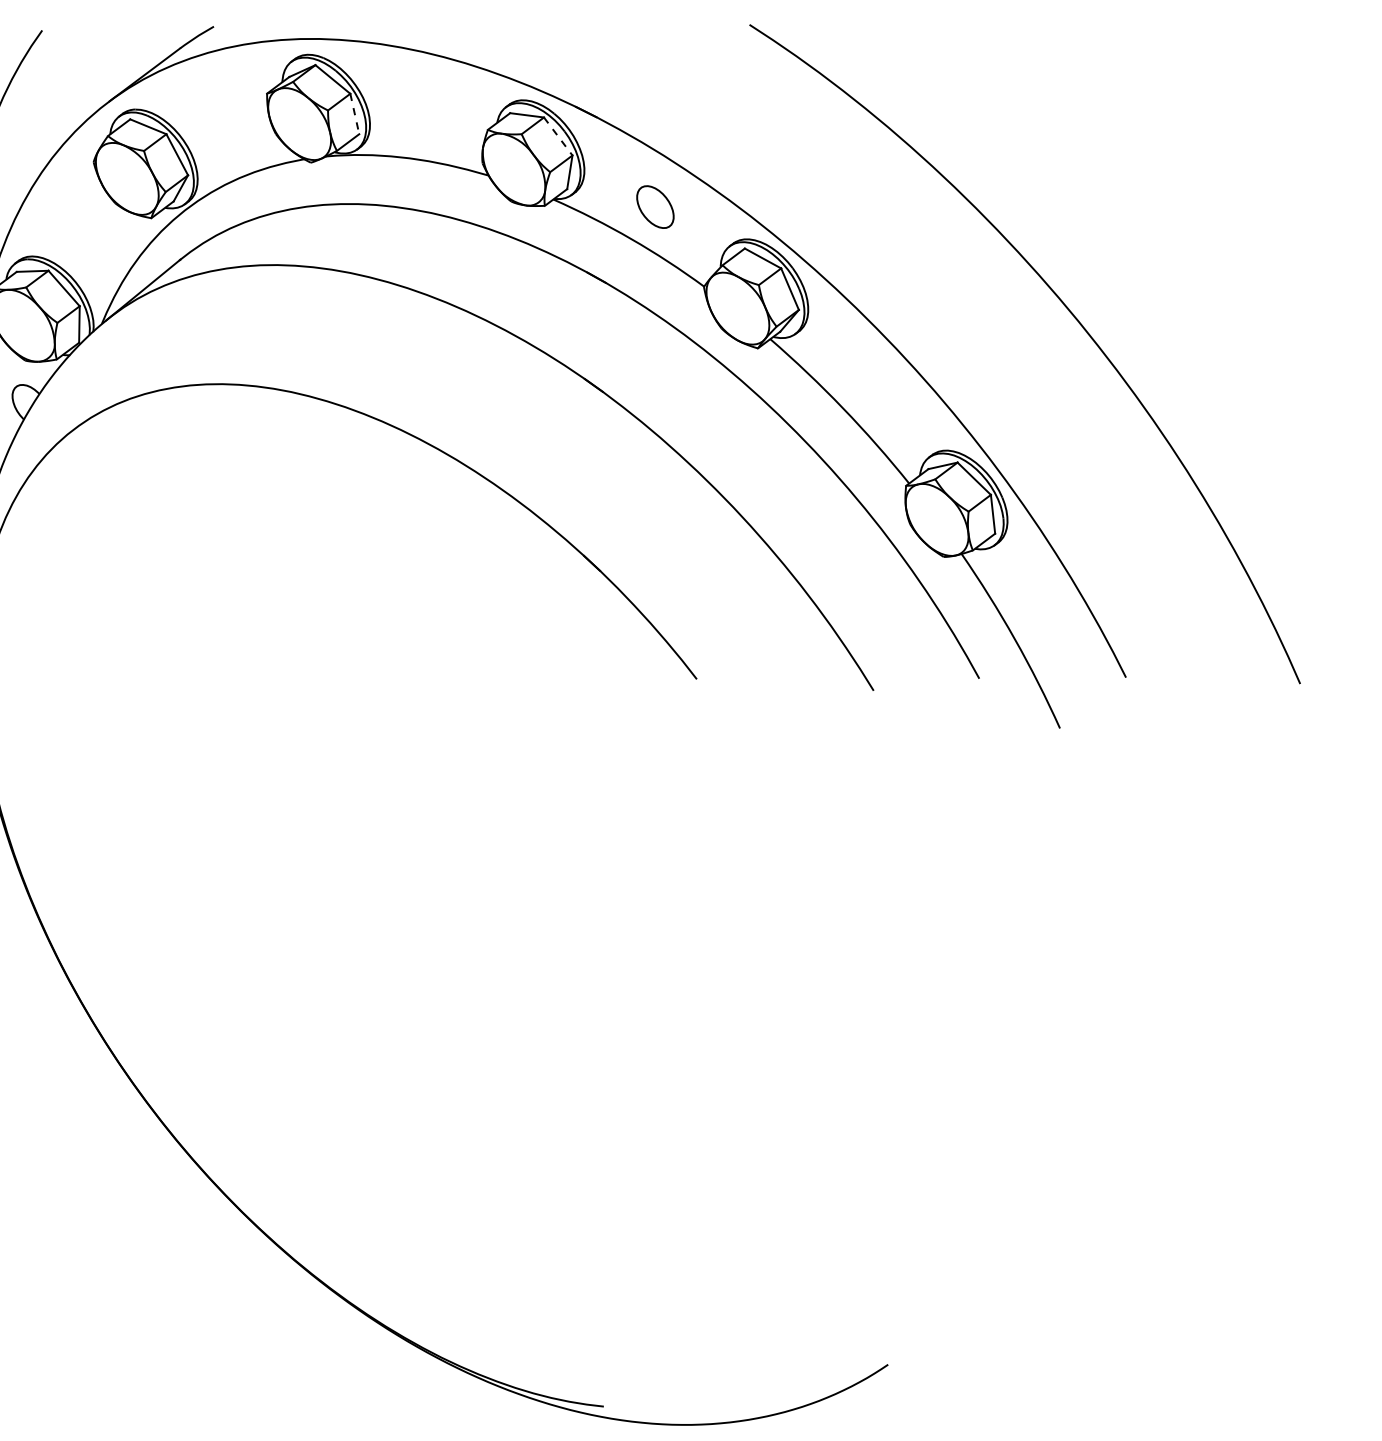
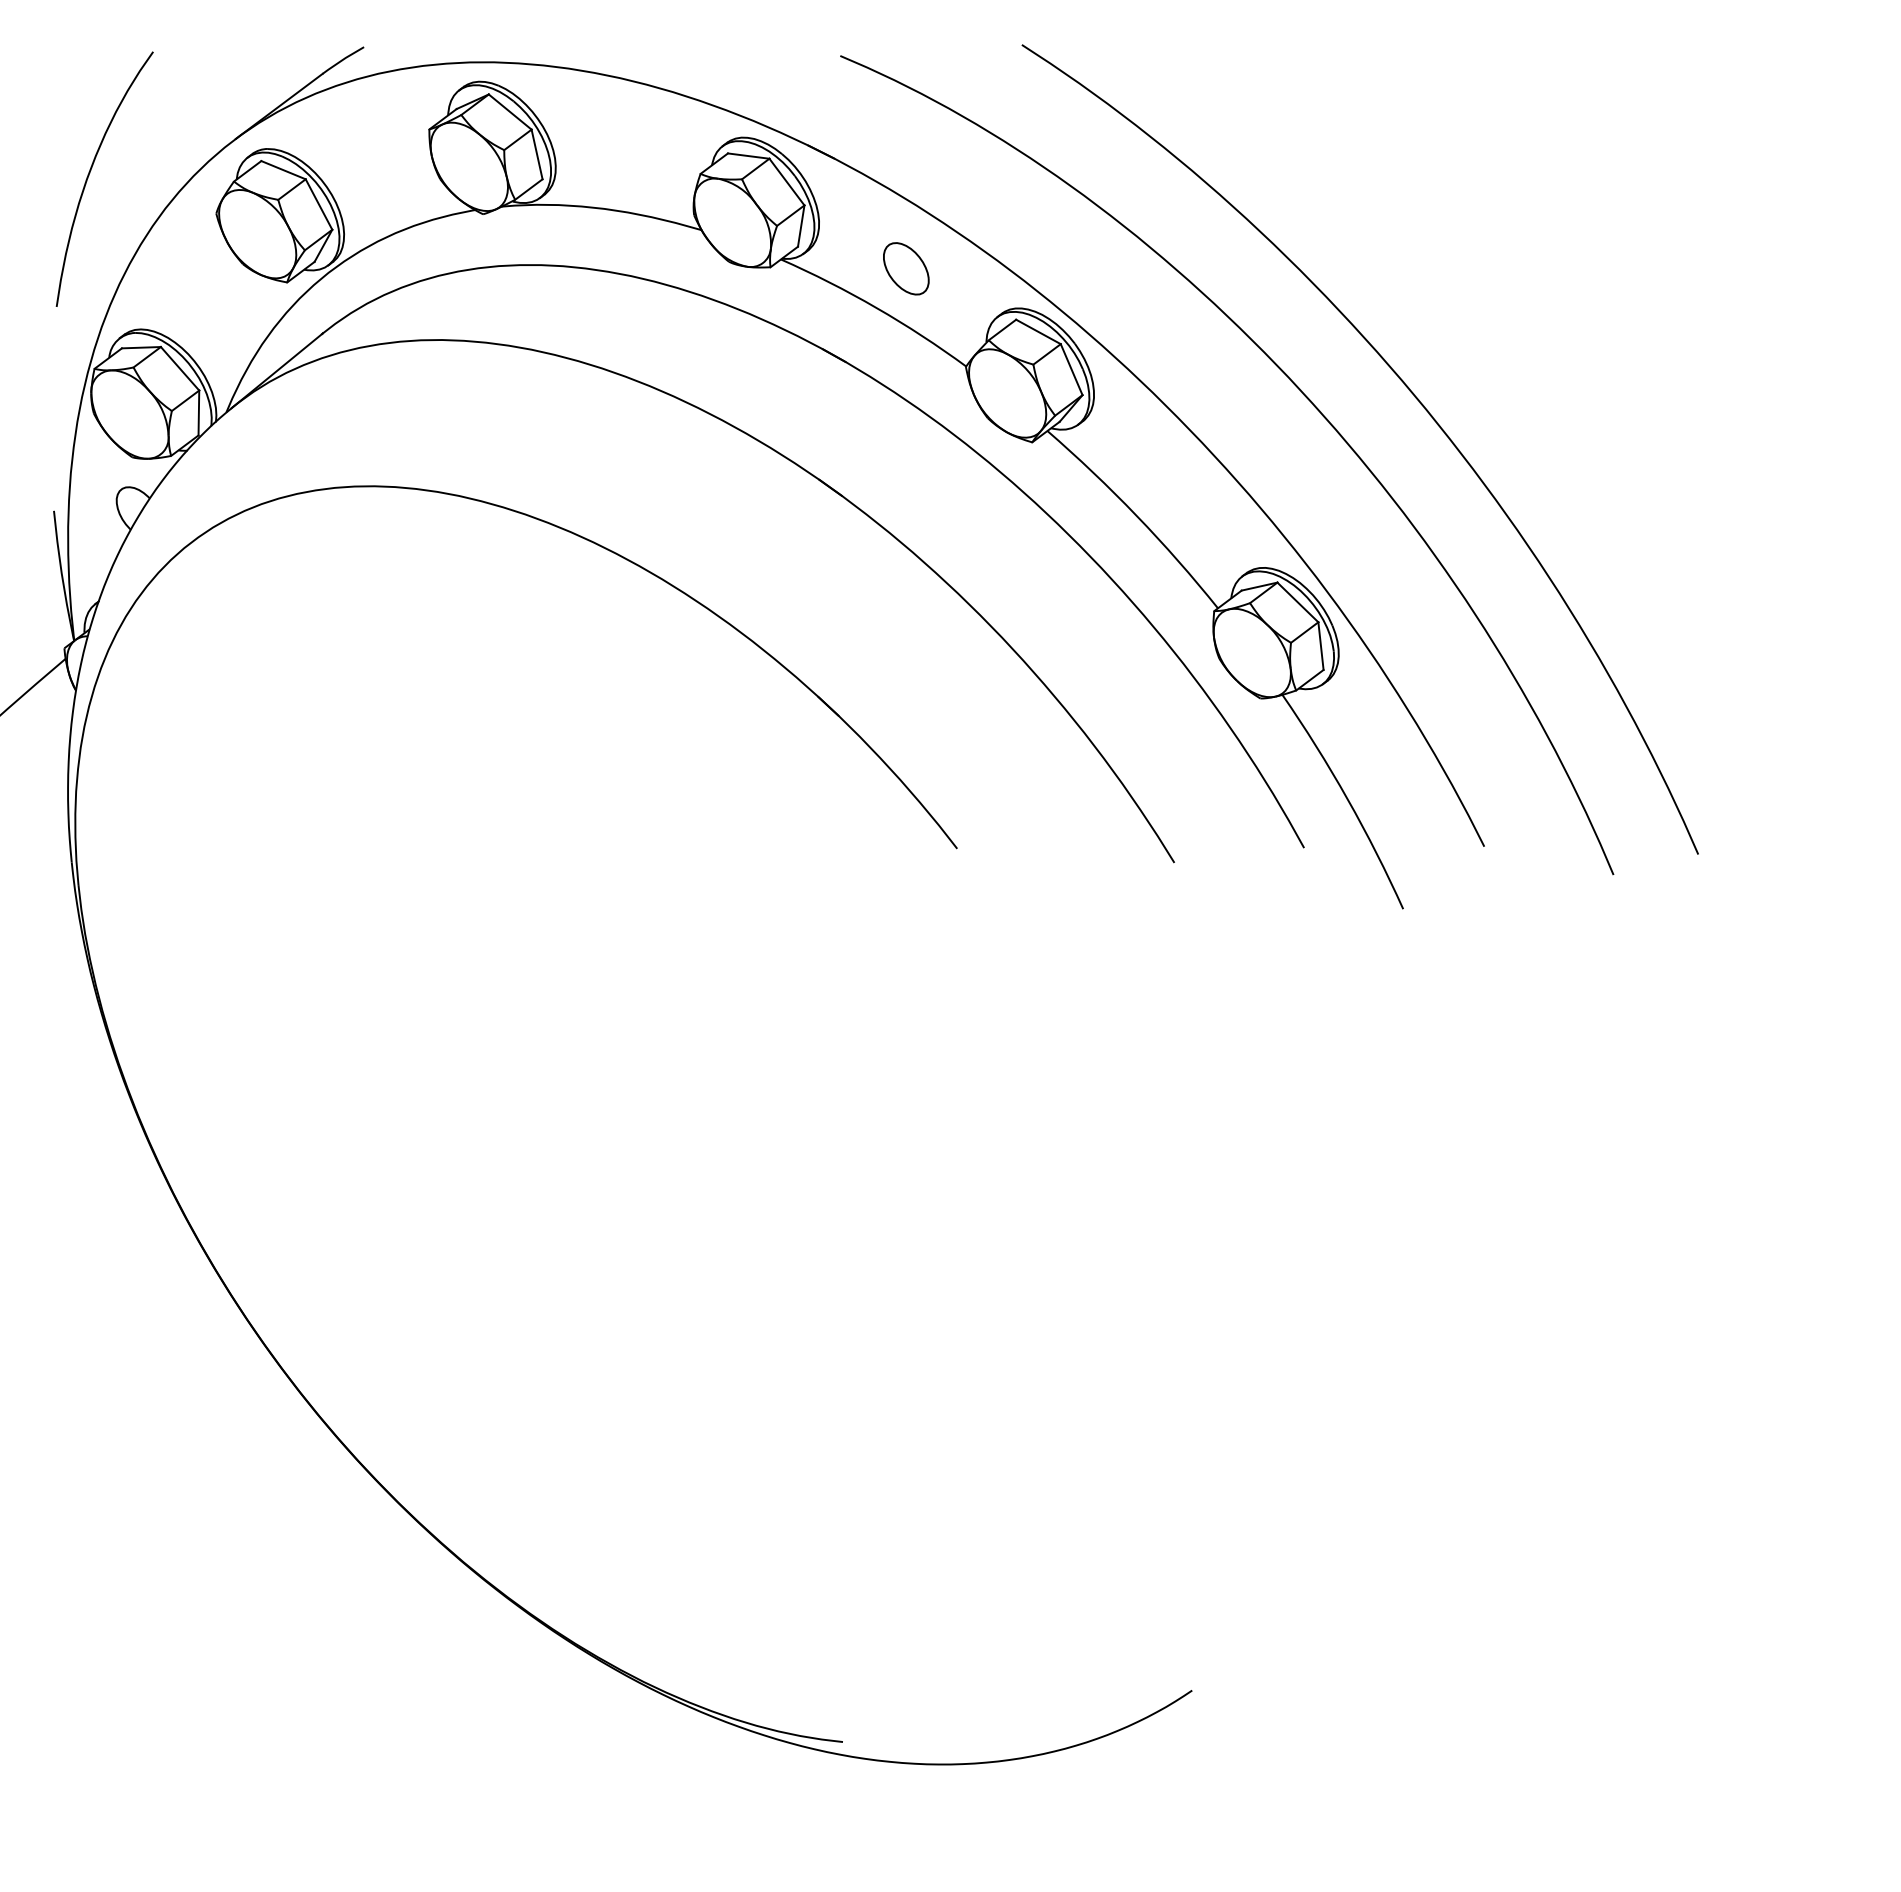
line: (355, 114) -> (537, 154), dashed -> solid
line: (558, 136) -> (787, 182), dashed -> solid
curve: (977, 309) -> (1302, 394), added

